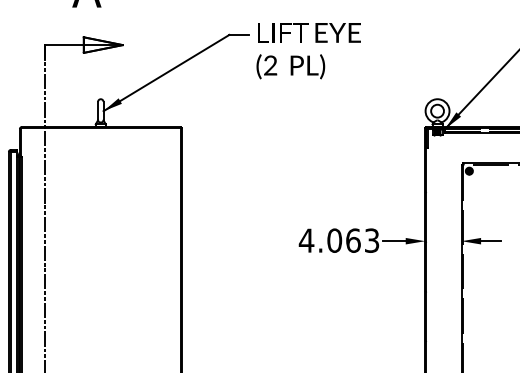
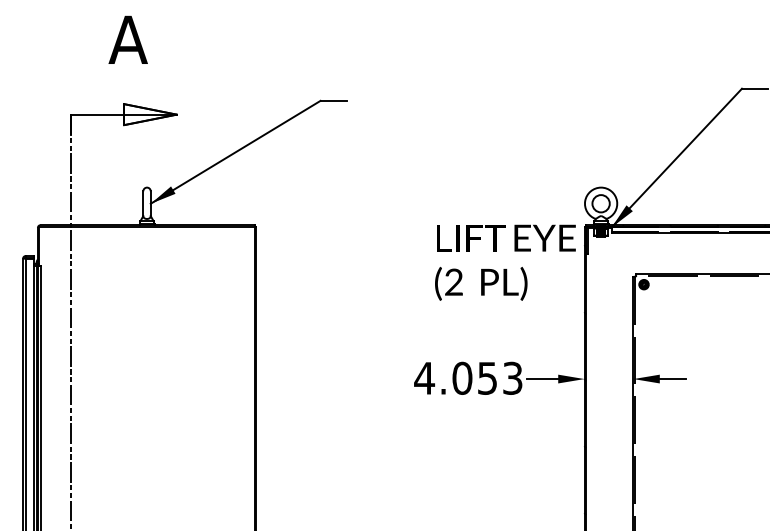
text: (308, 50) -> (505, 262), moved
text: (353, 240) -> (487, 377), 4.063 -> 4.053

